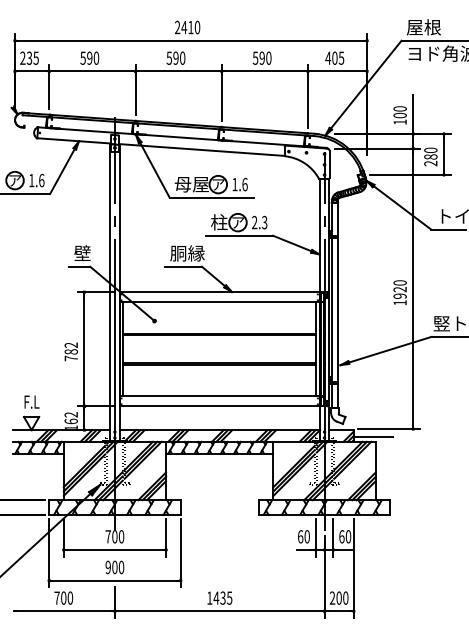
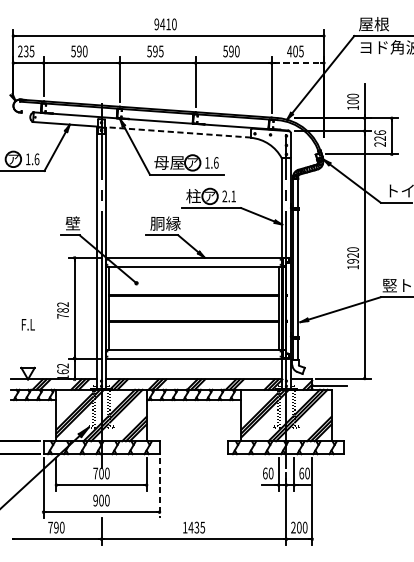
text: (177, 27) -> (156, 24), 2410 -> 9410
text: (182, 57) -> (161, 50), 590 -> 595
line: (338, 71) -> (298, 63), solid -> dashed
line: (201, 149) -> (177, 131), solid -> dashed
text: (430, 153) -> (379, 135), 280 -> 226
text: (264, 222) -> (233, 196), 2.3 -> 2.1
text: (31, 401) -> (27, 324), moved
line: (180, 553) -> (159, 488), solid -> dashed
text: (63, 597) -> (56, 527), 700 -> 790

